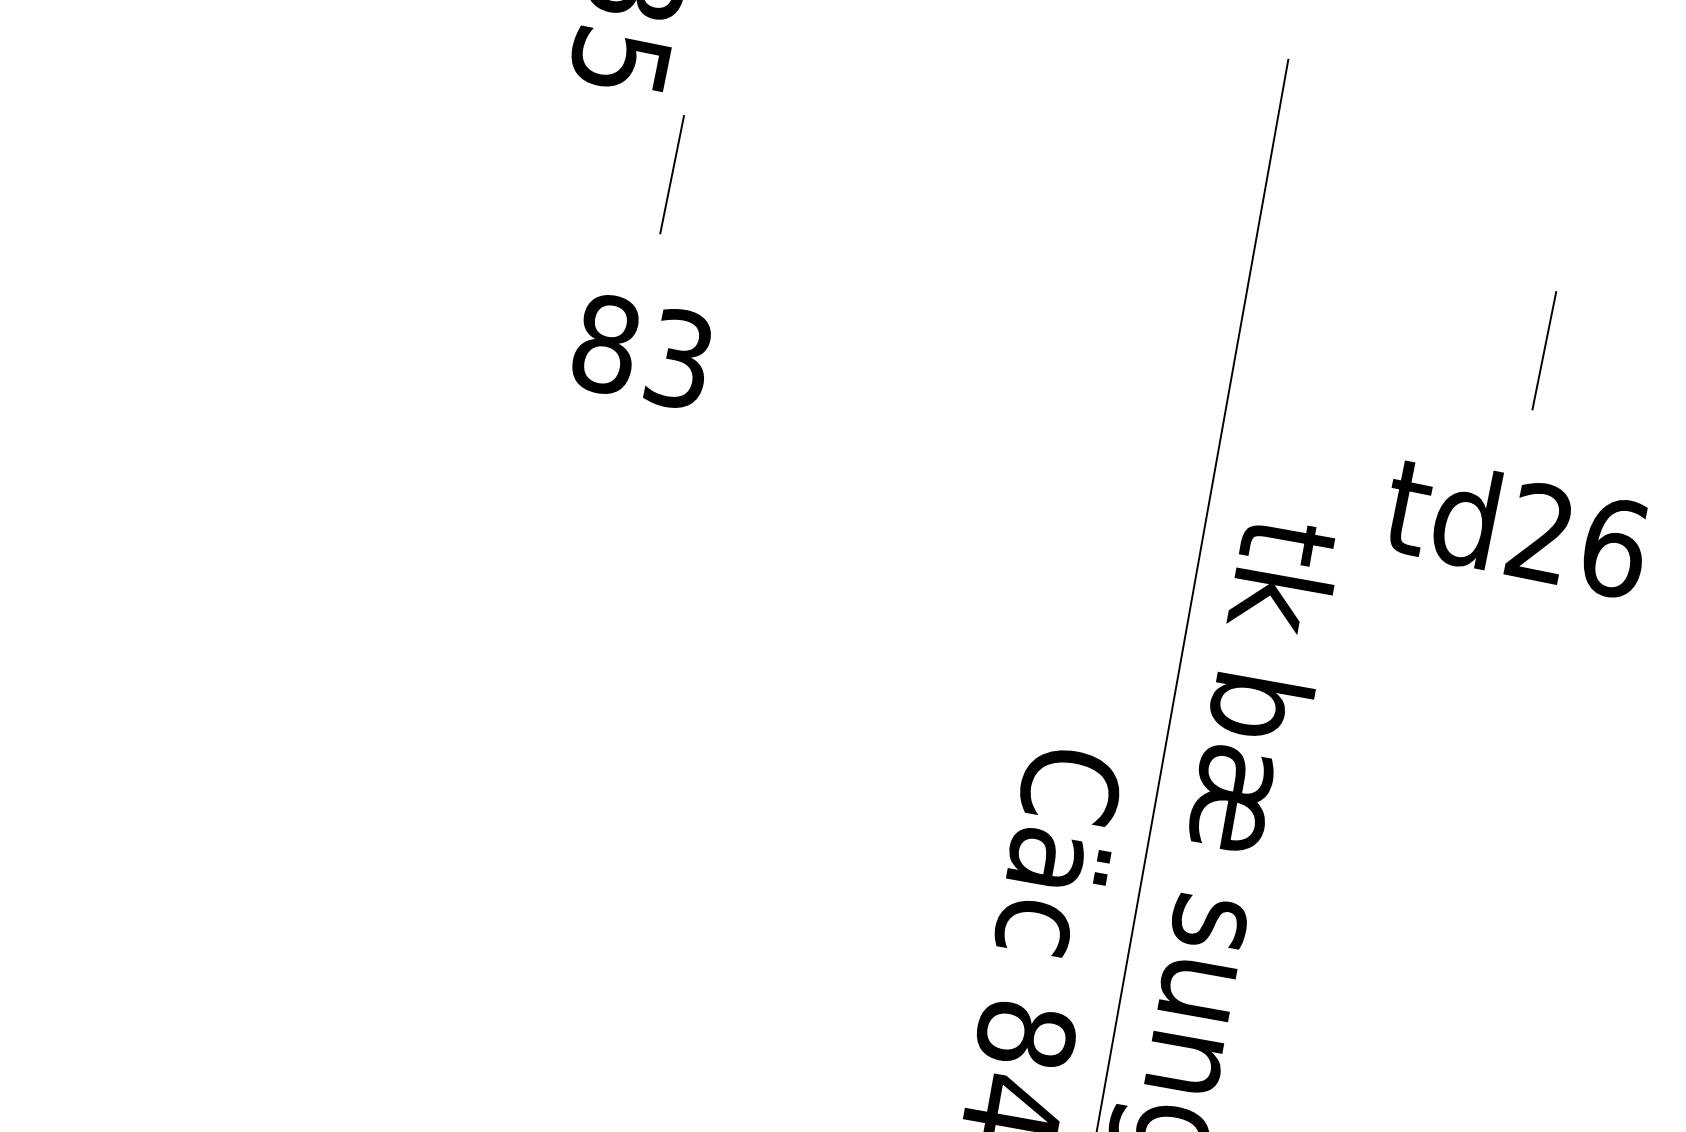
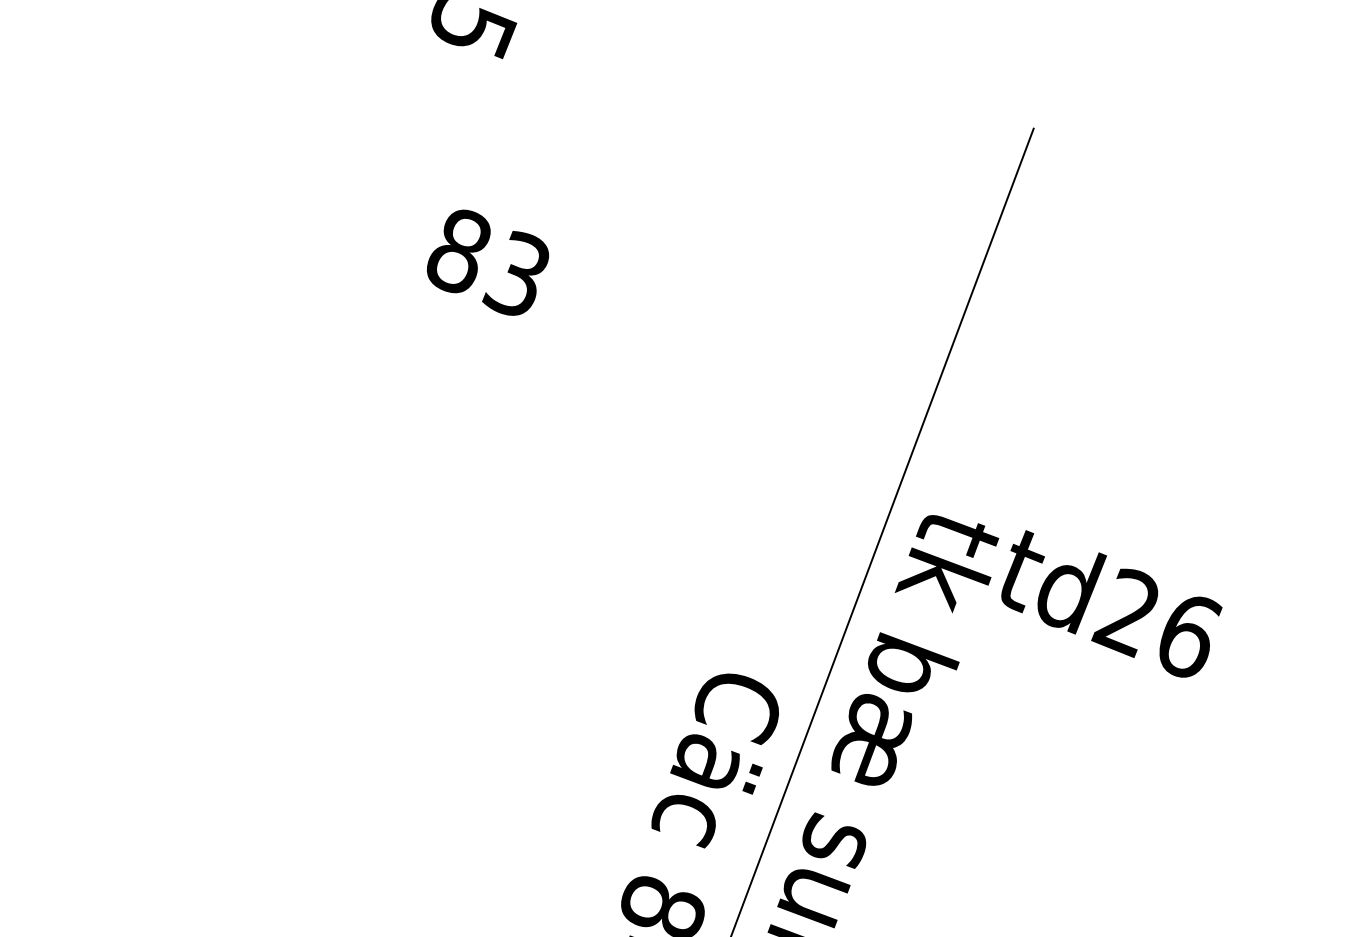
line: (671, 174) -> (497, 129), removed
line: (1544, 350) -> (1204, 412), removed
text: (641, 351) -> (487, 262), moved
text: (1518, 528) -> (1110, 604), moved

